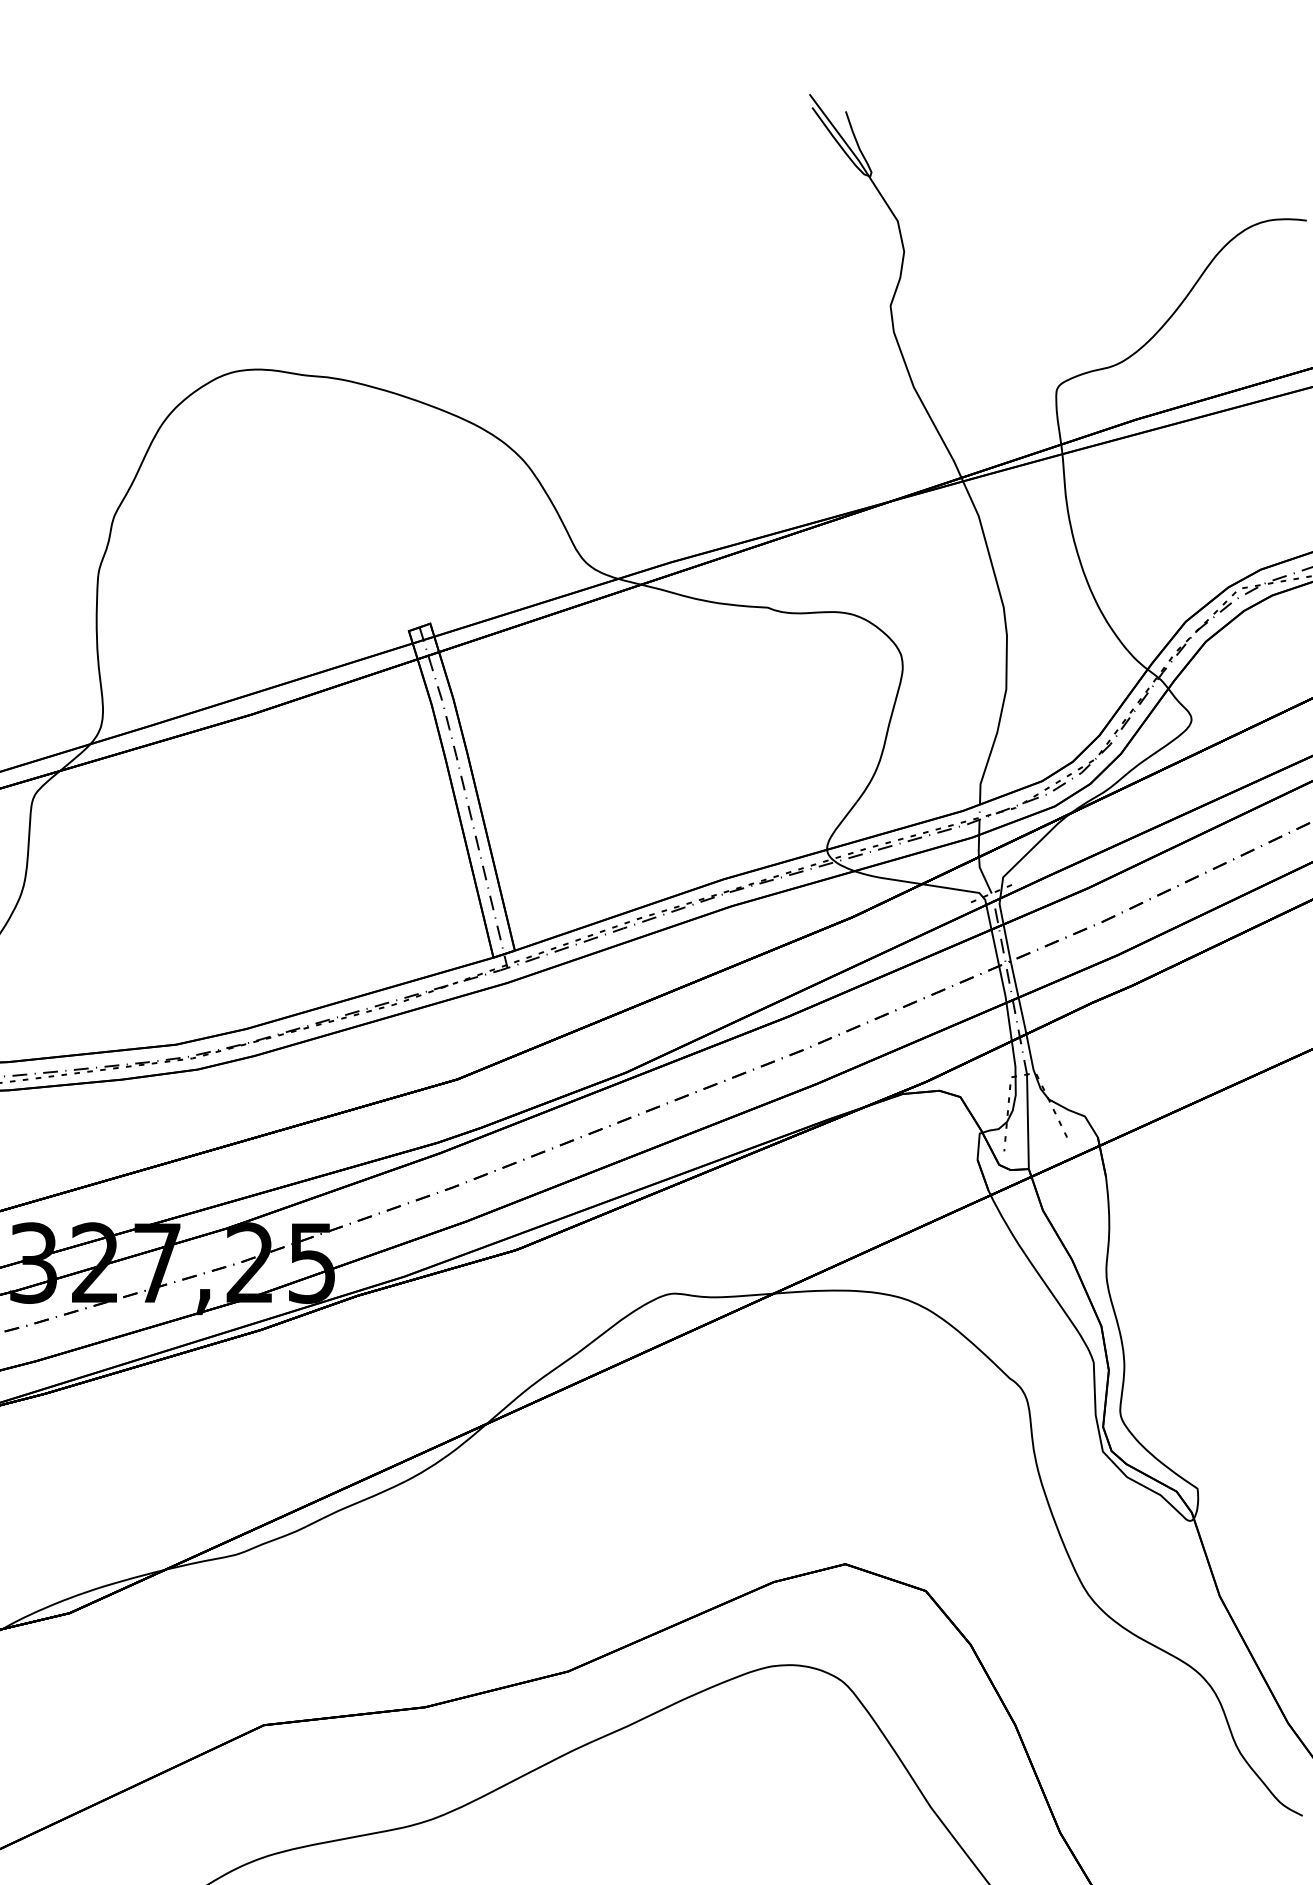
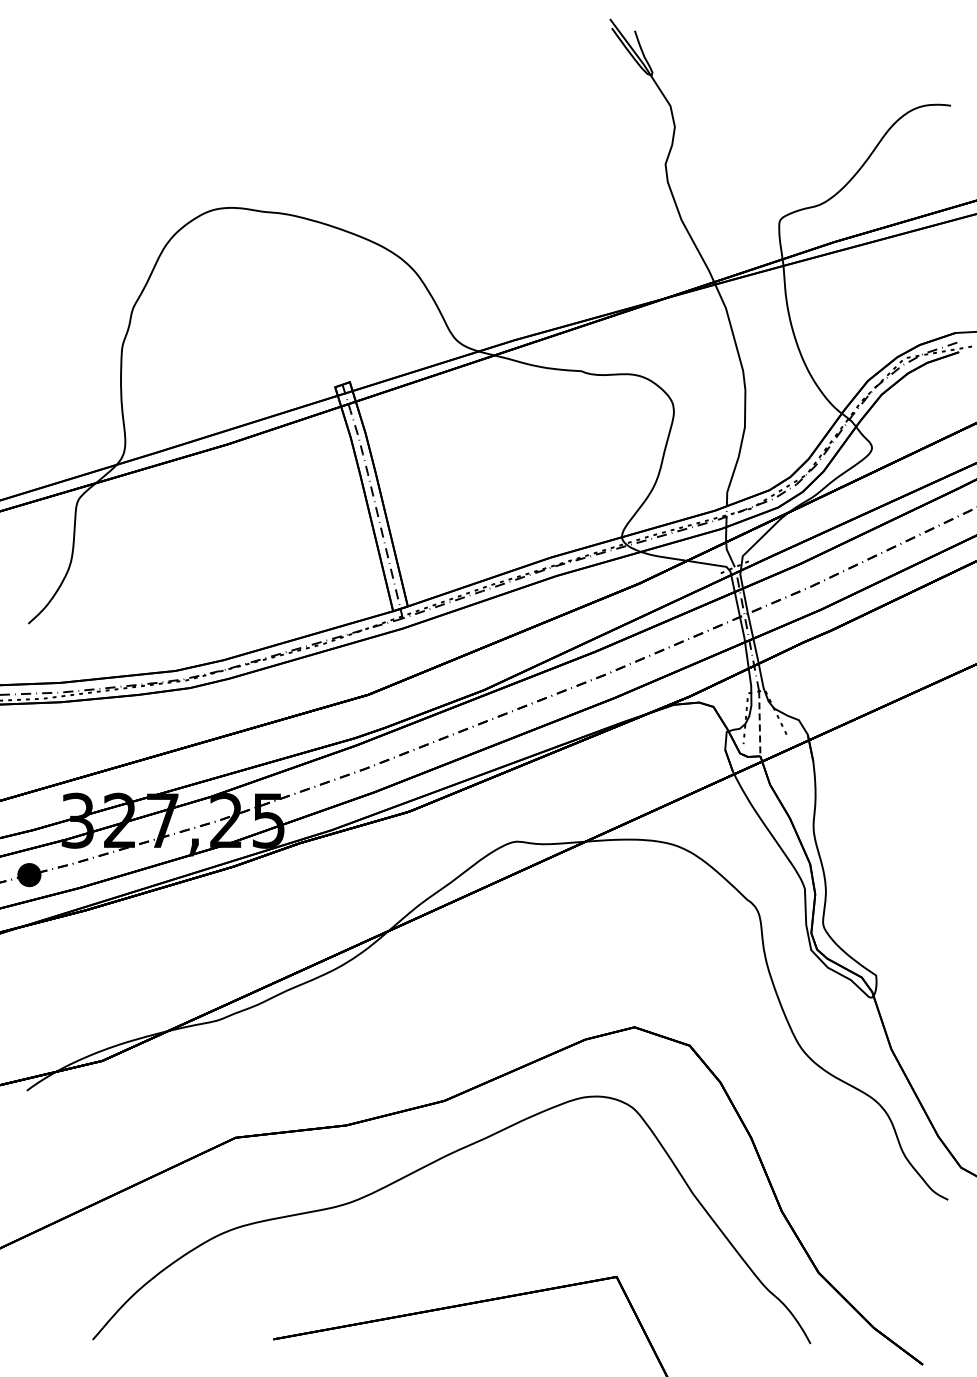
line: (1027, 1122) -> (759, 724), solid -> dashed

